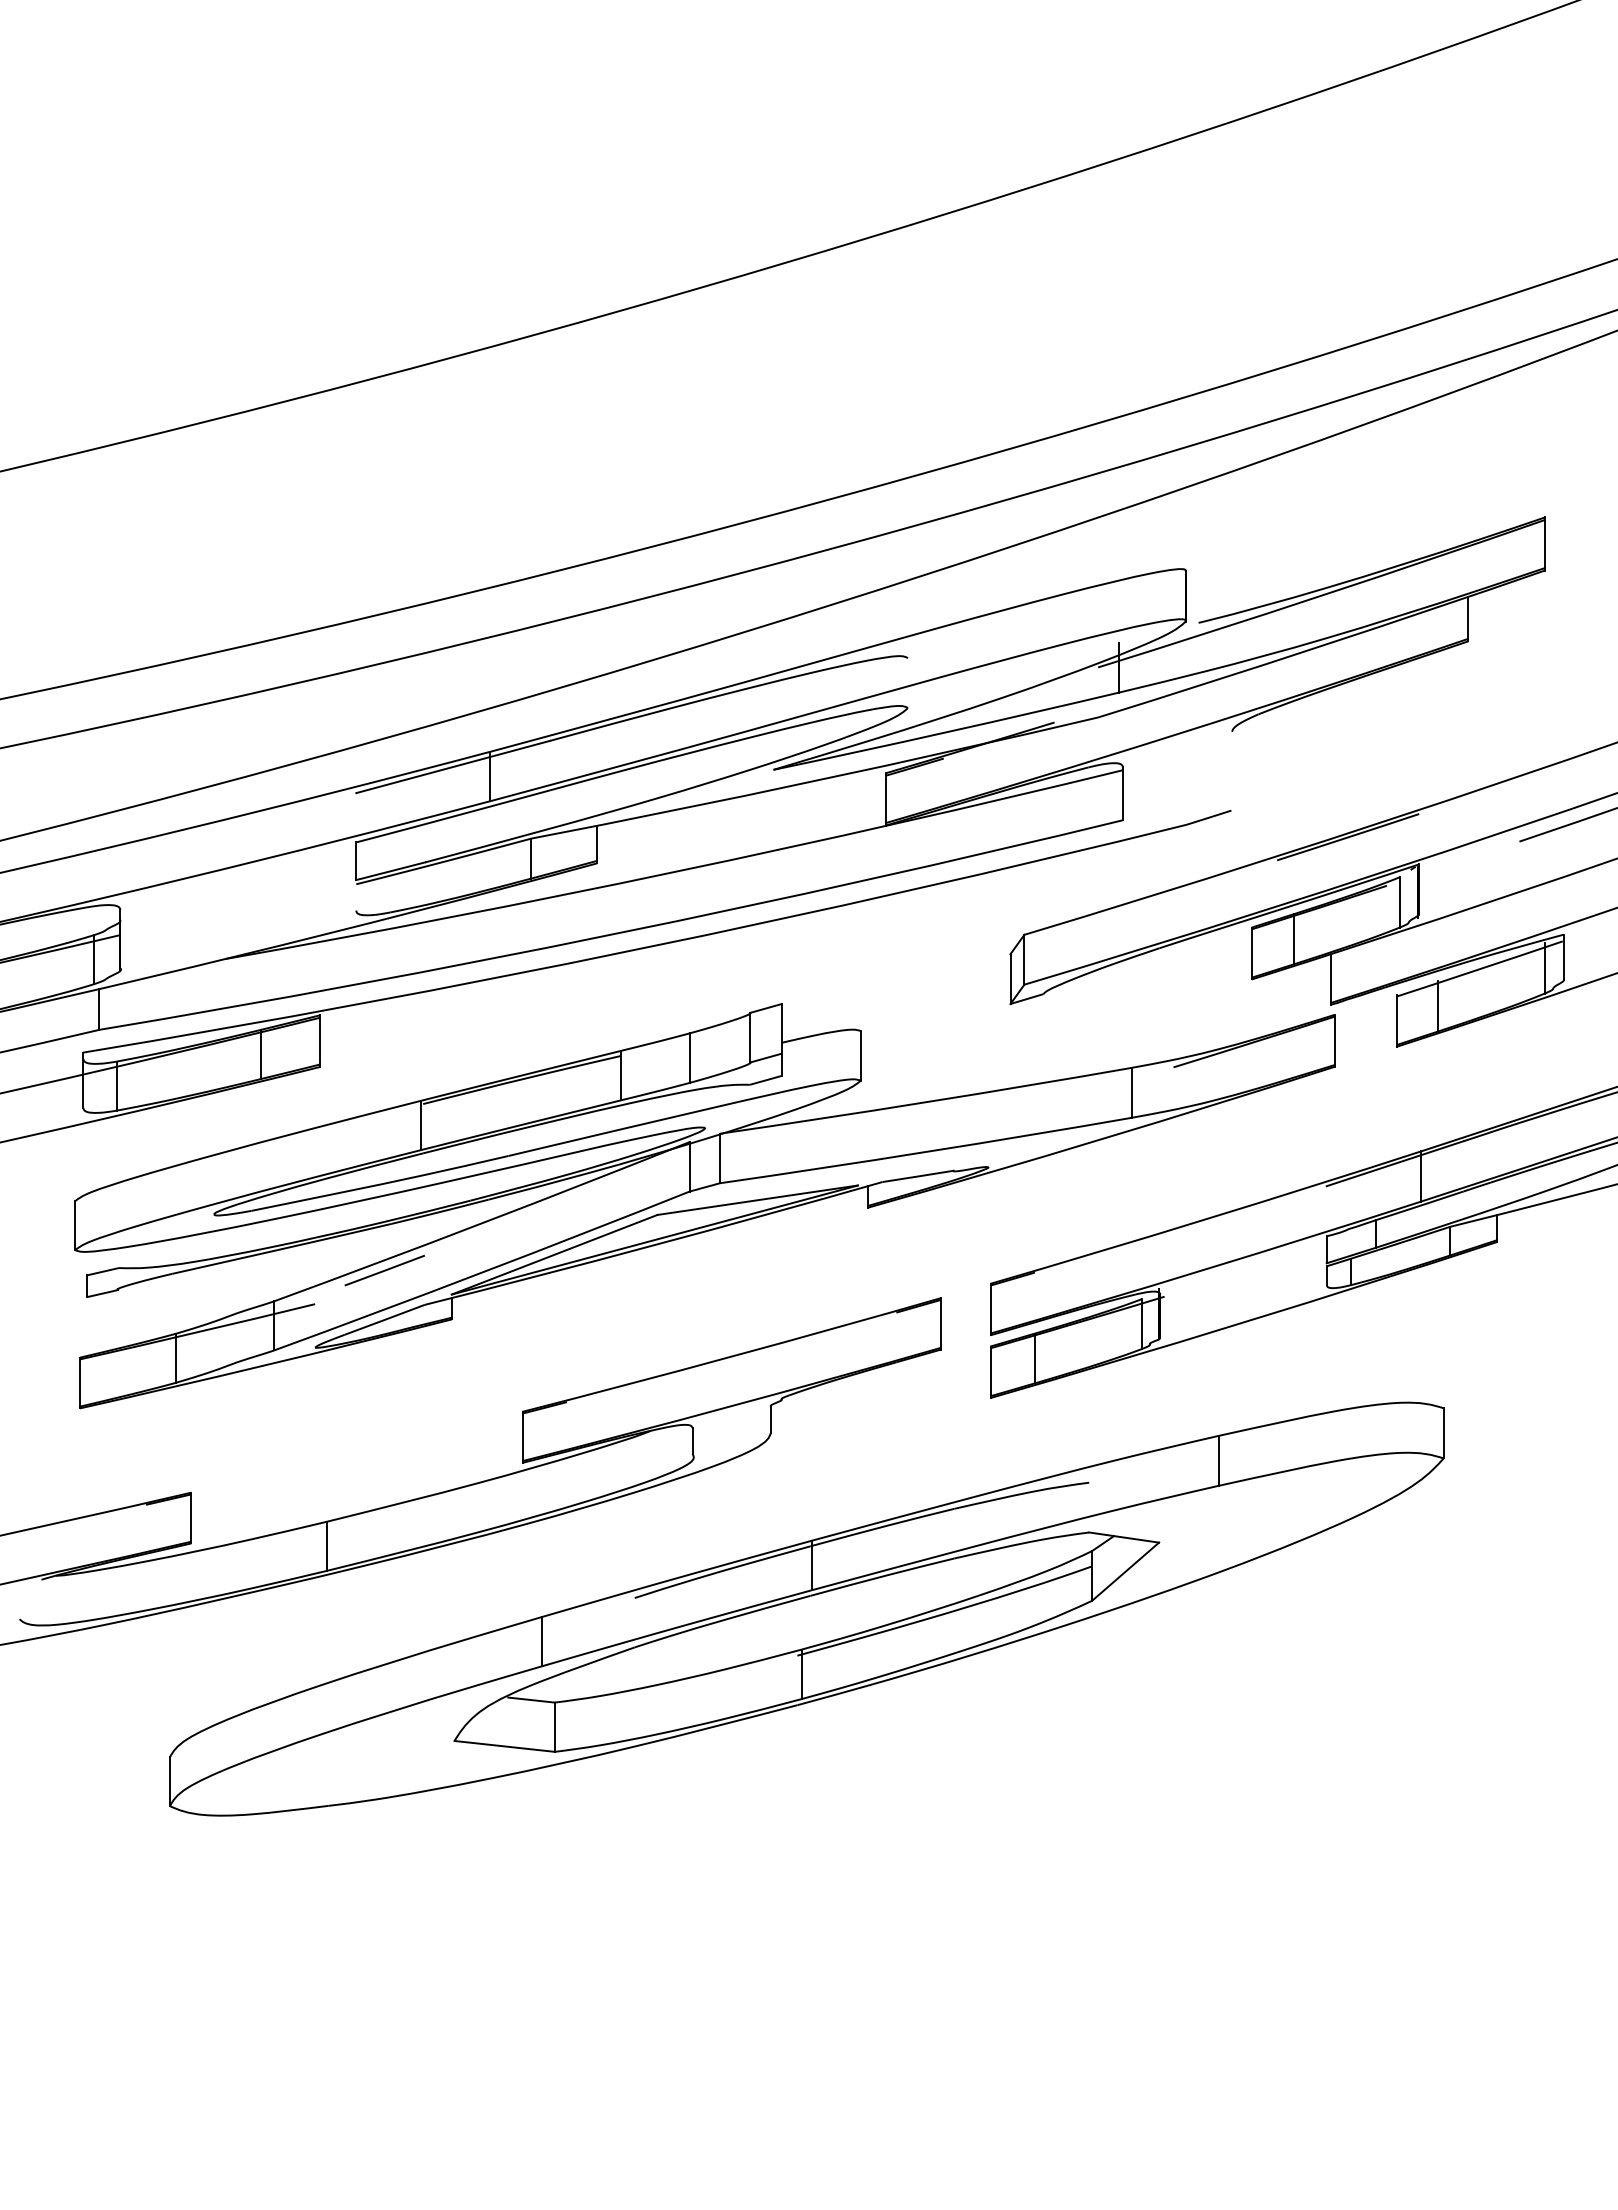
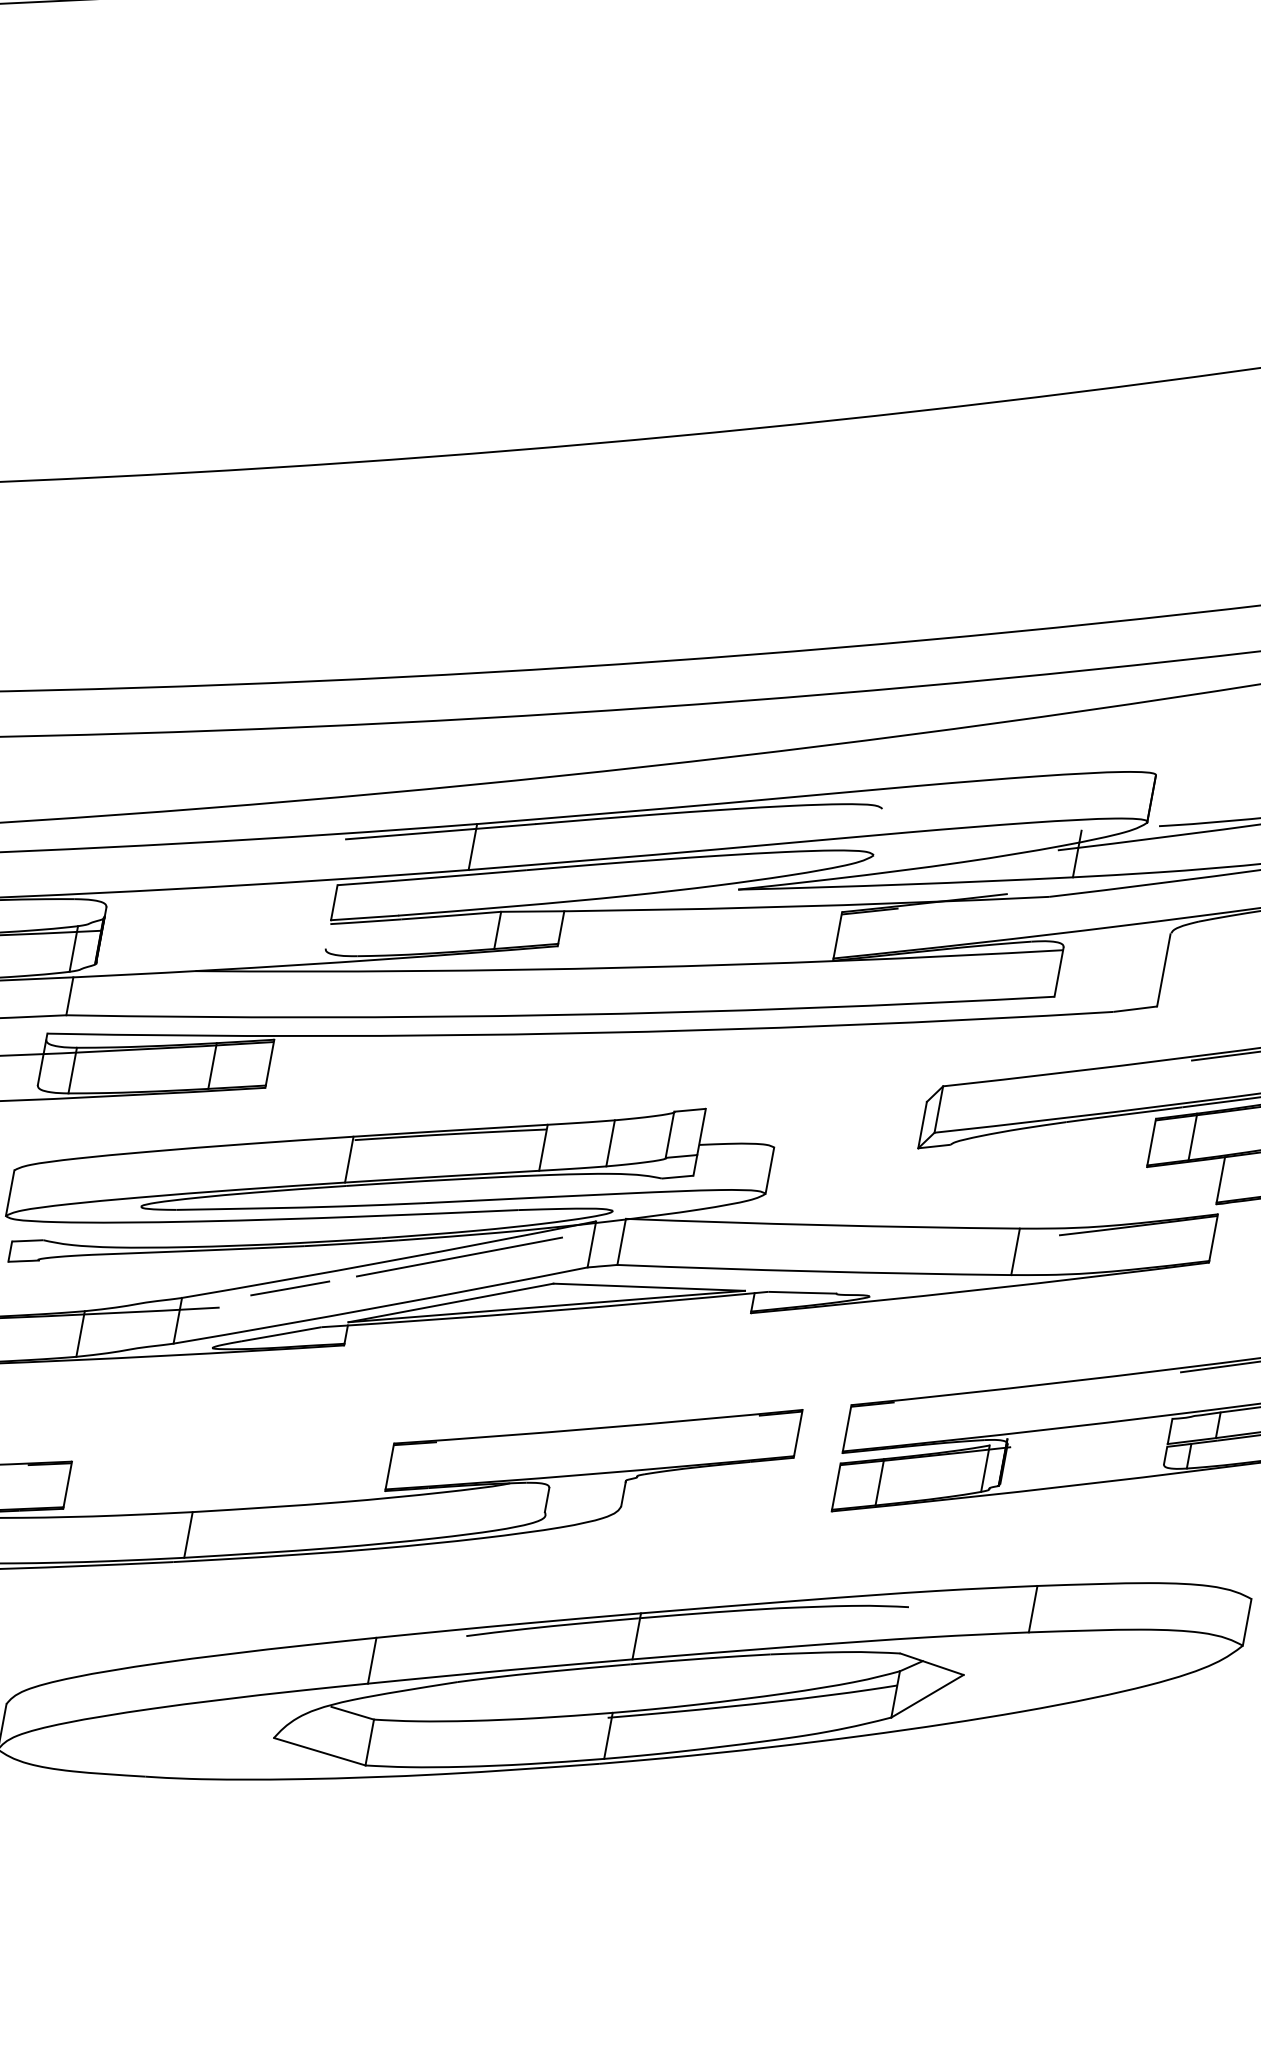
line: (1231, 771) -> (1163, 970), added
line: (554, 1205) -> (459, 1257), added

